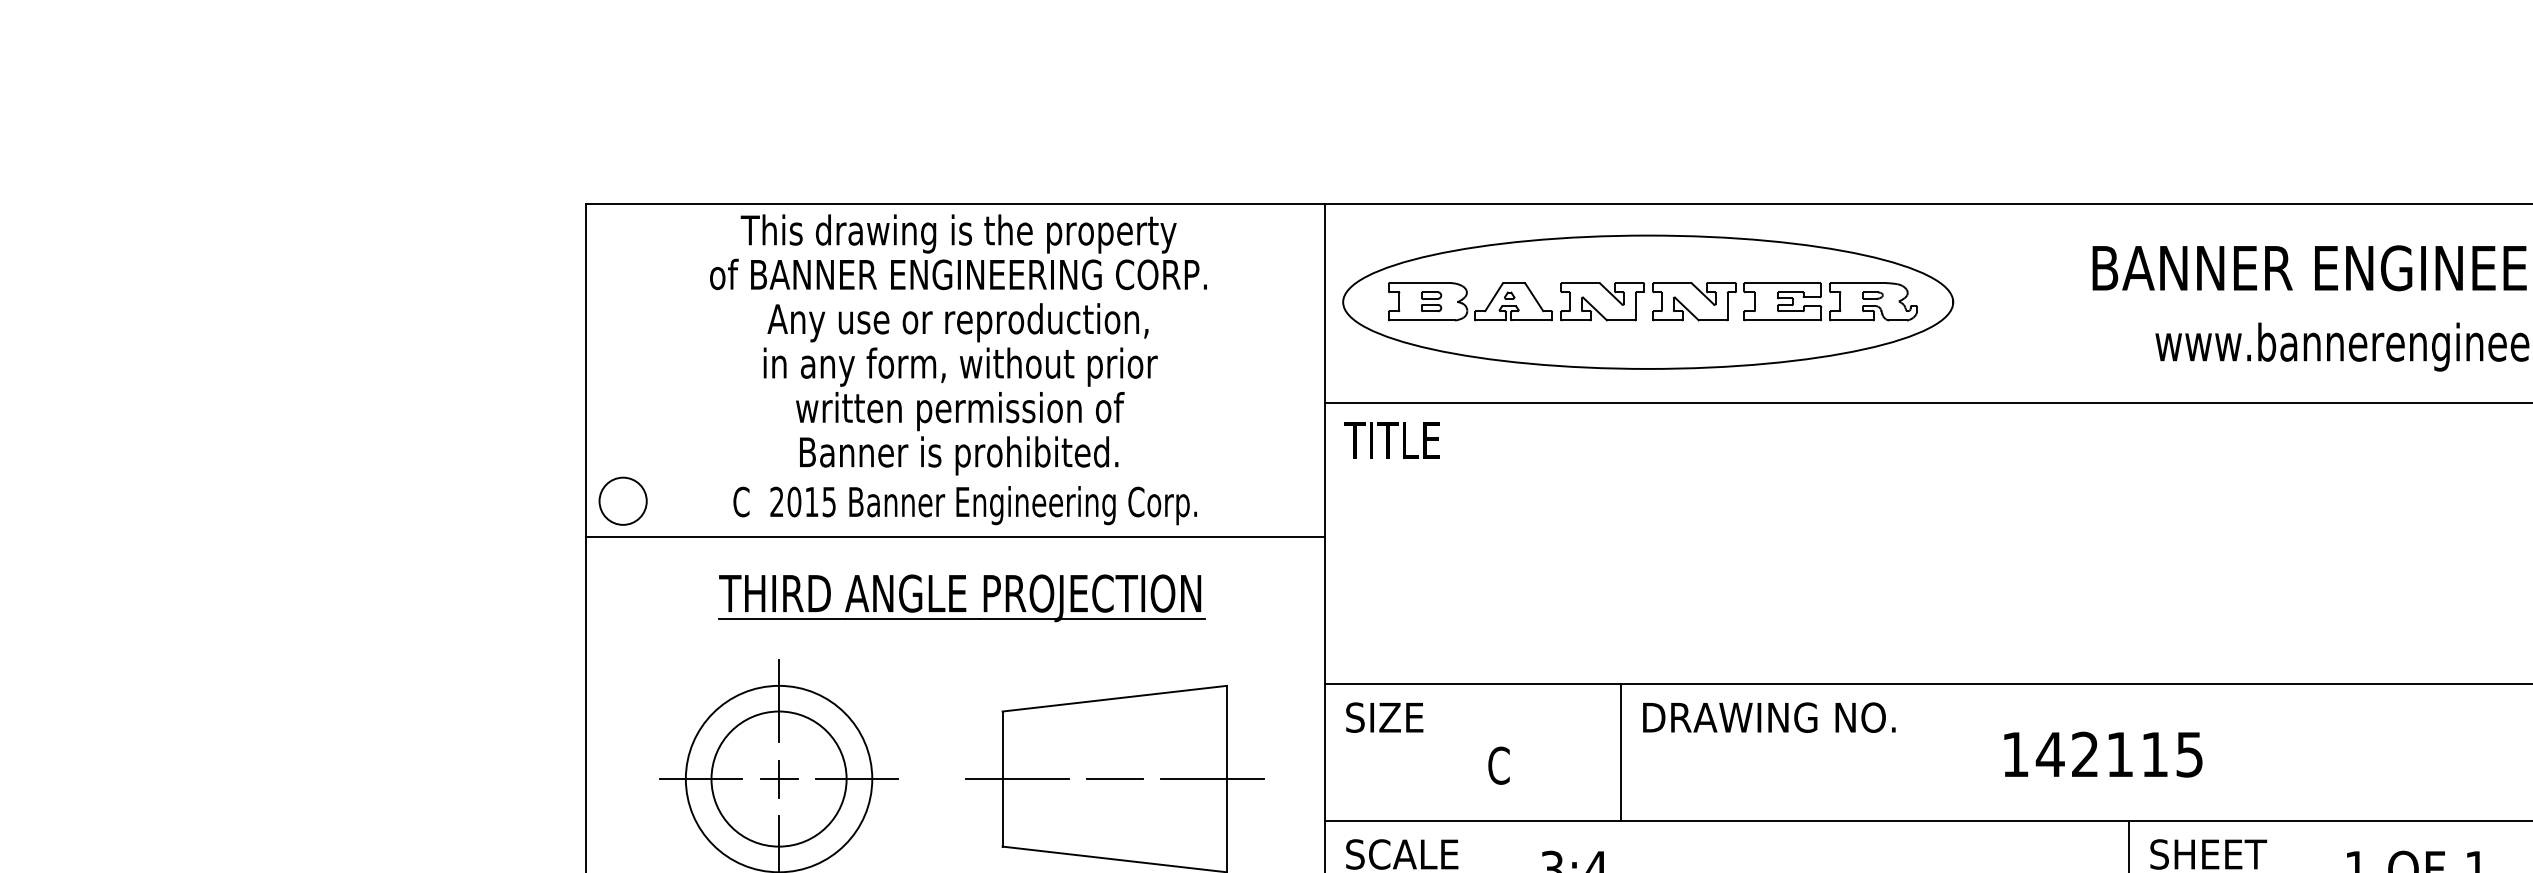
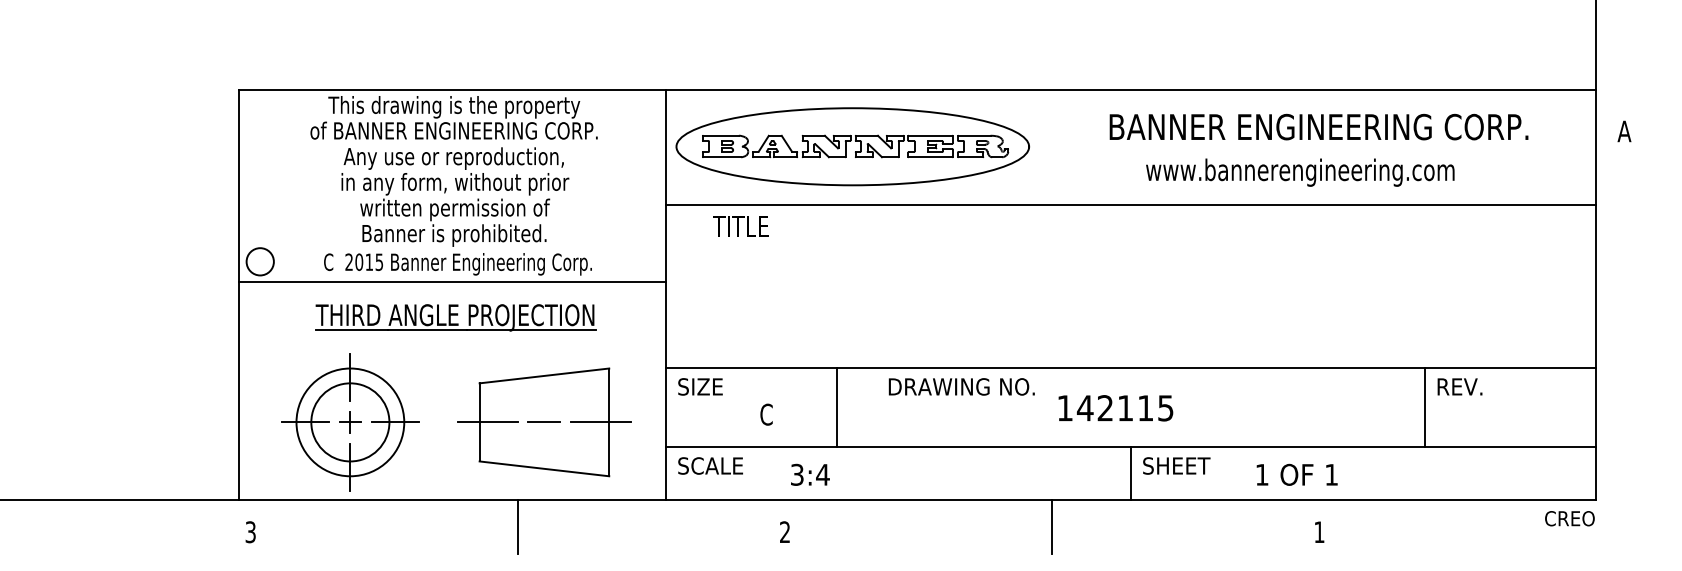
text: (1391, 440) -> (740, 226), moved
text: (1768, 716) -> (961, 386), moved

